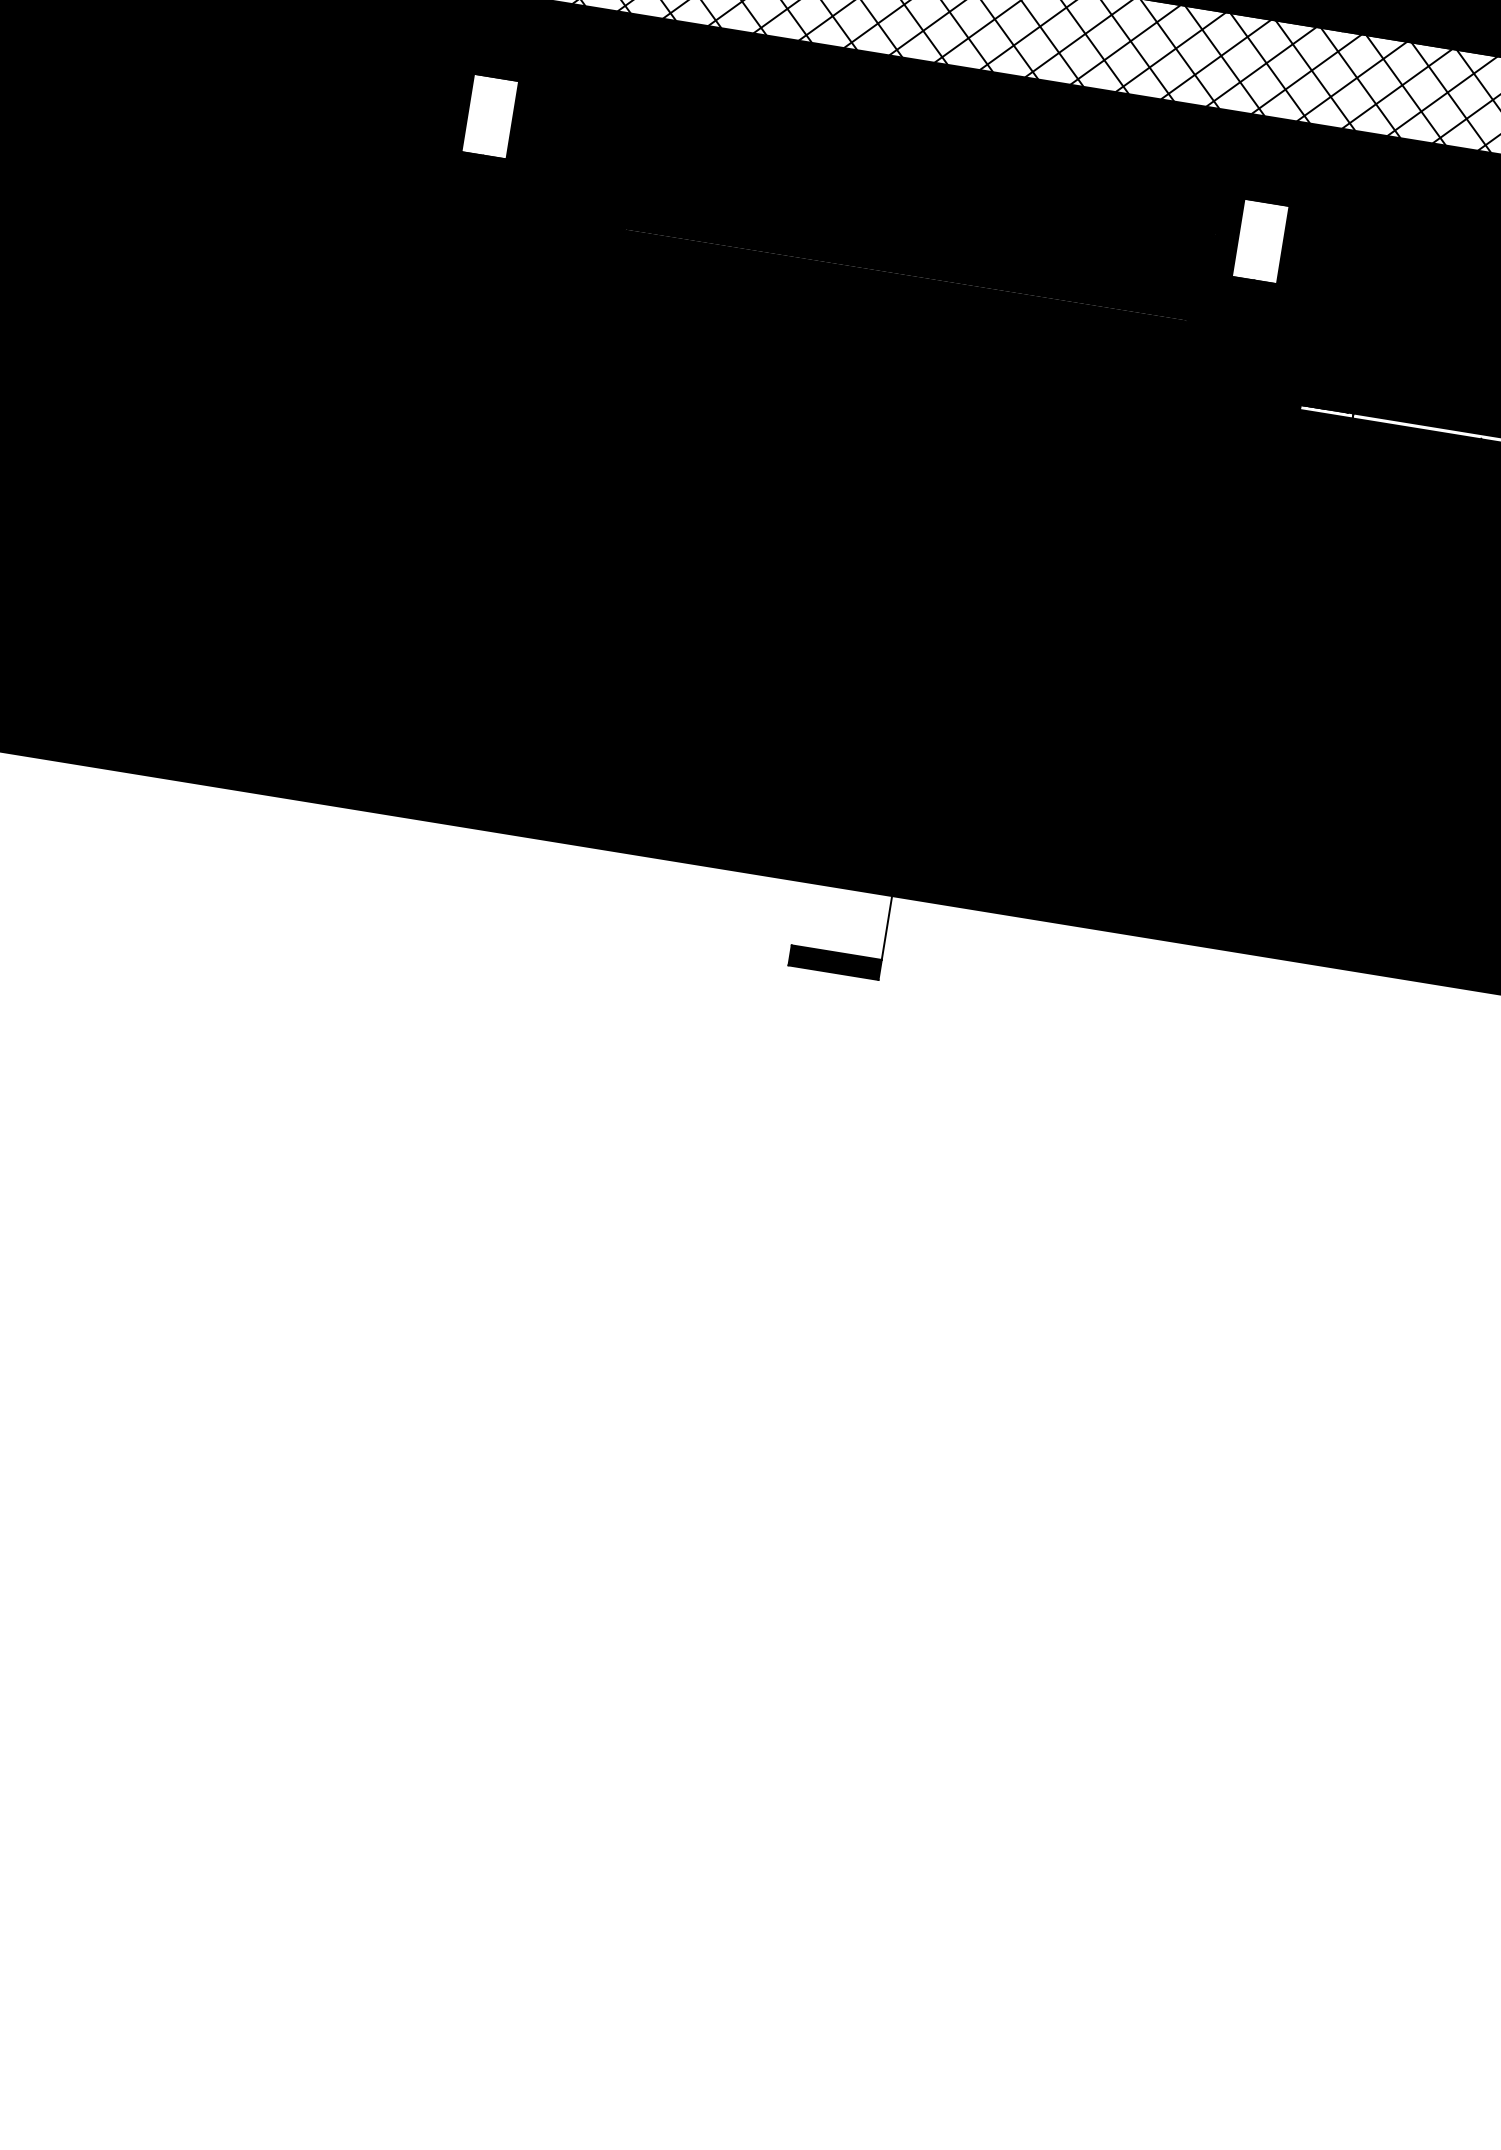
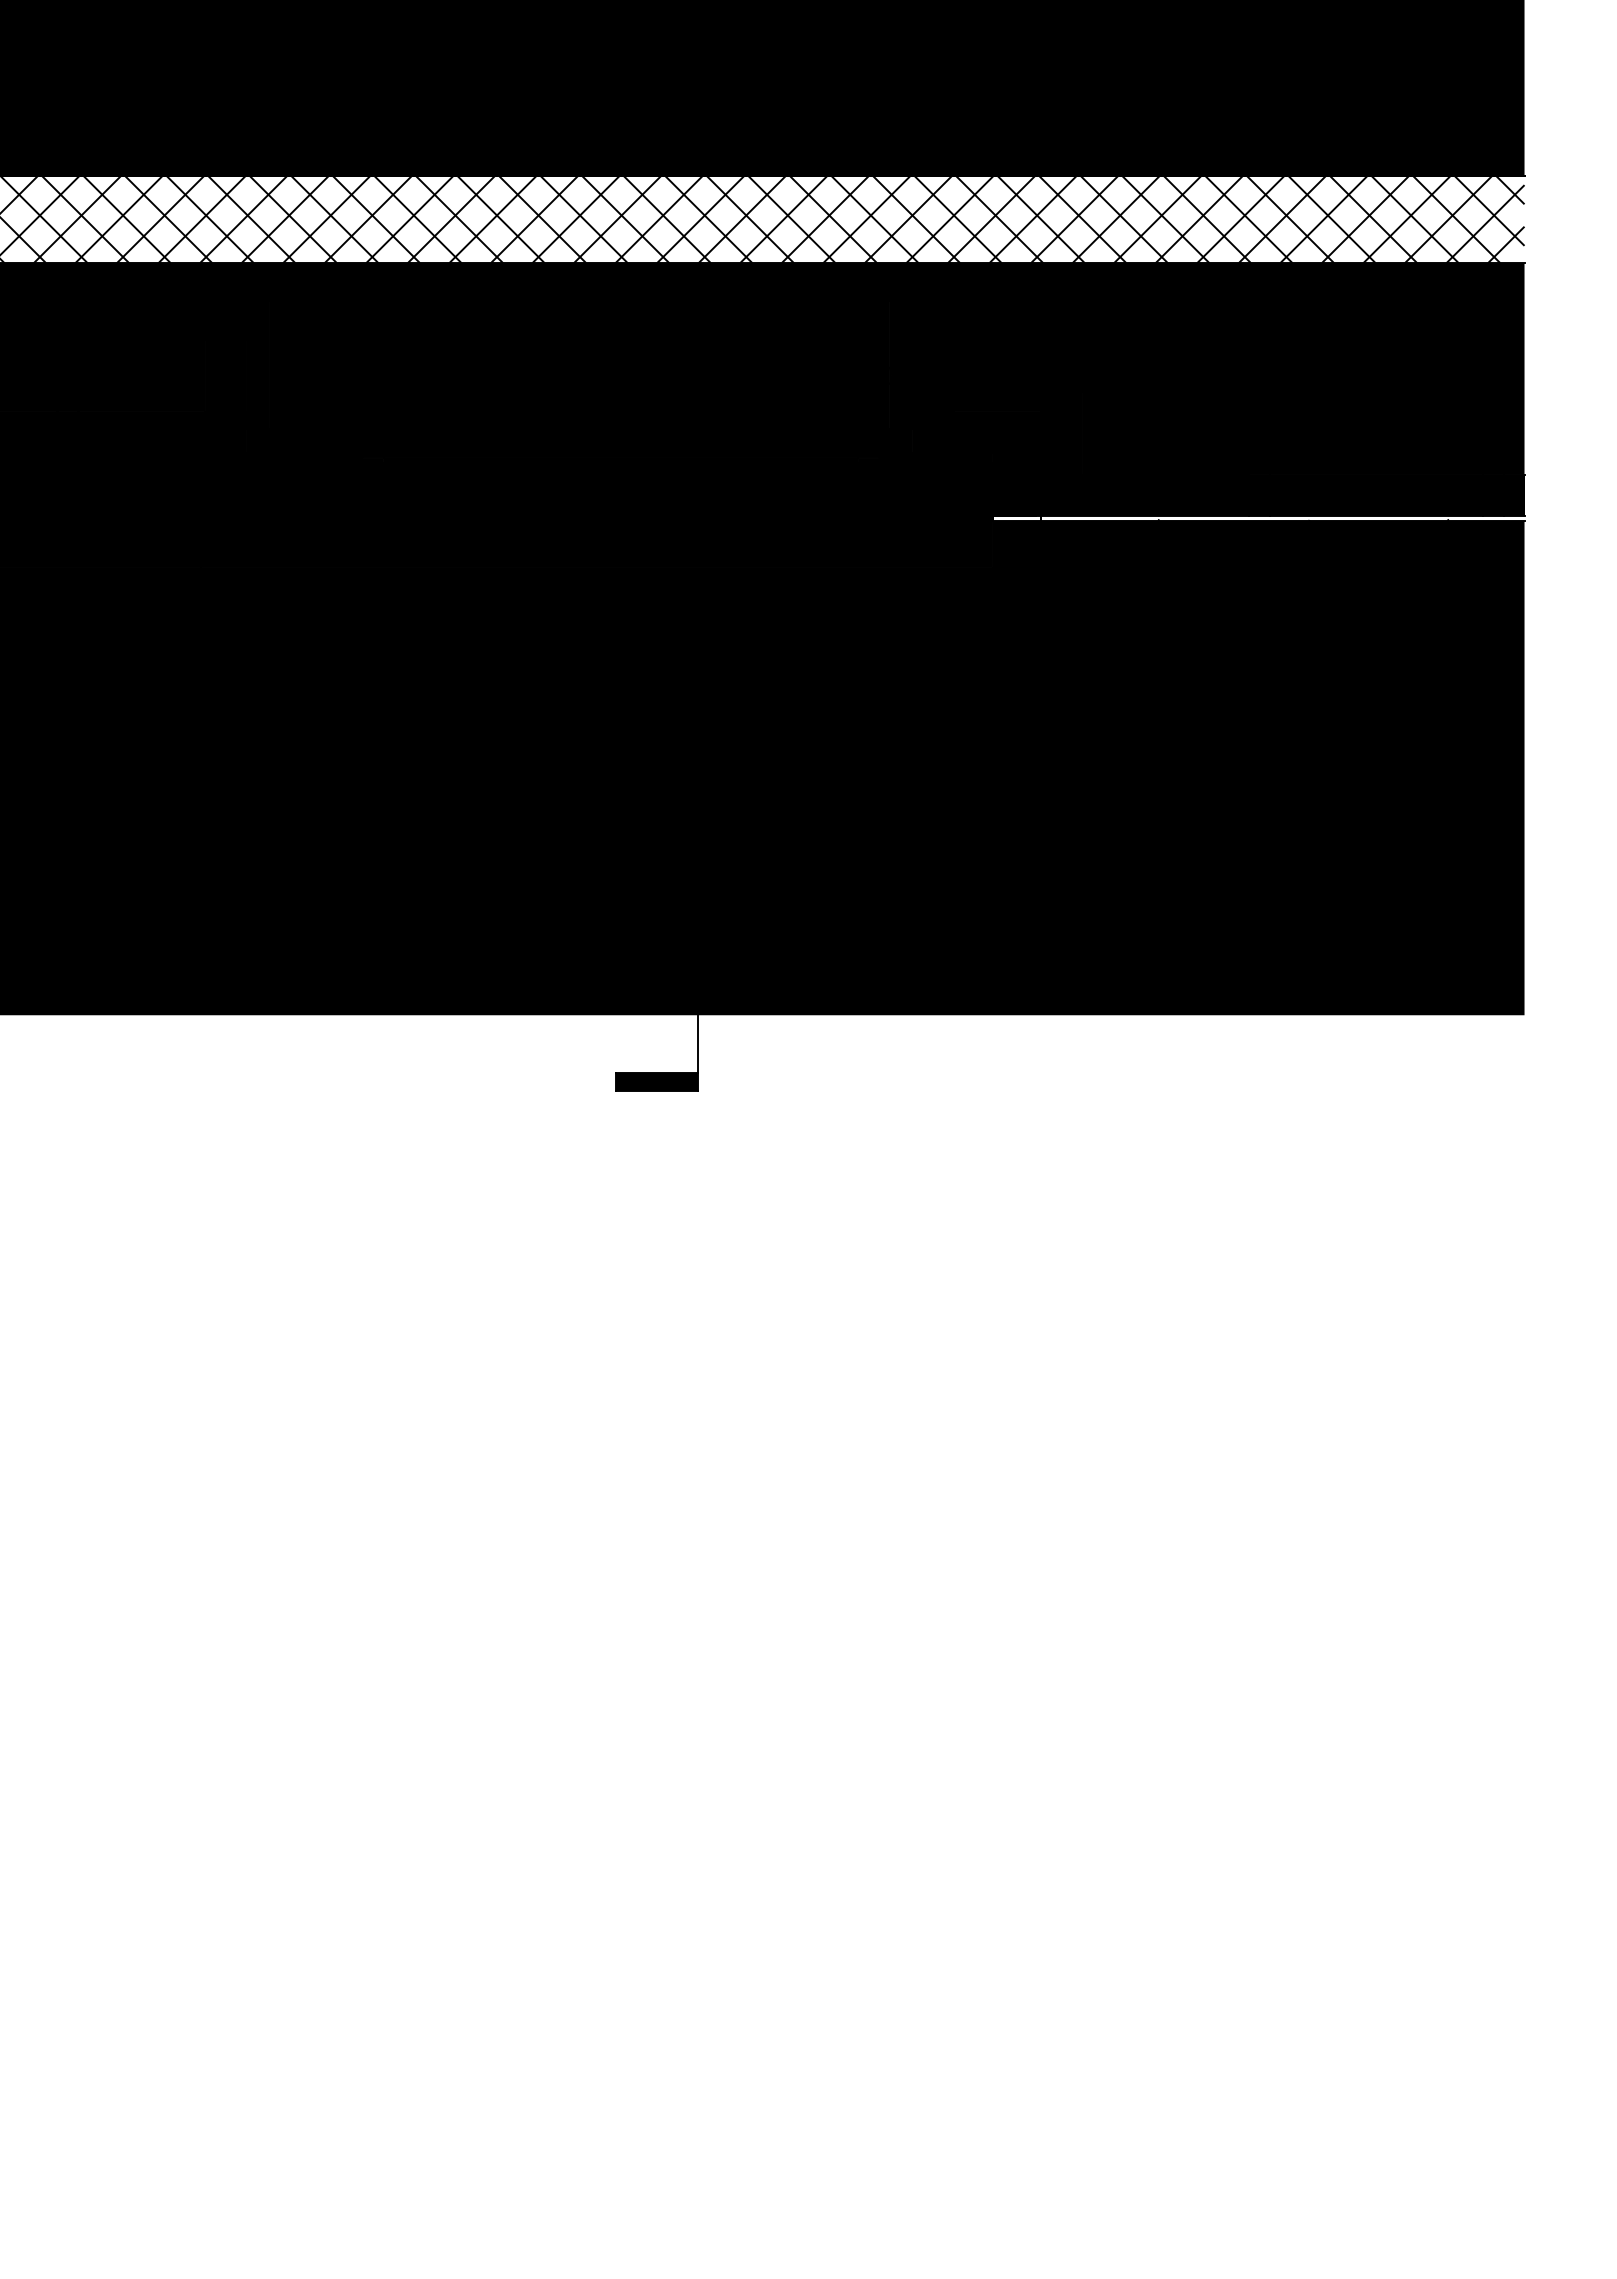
fill: (489, 116) -> (225, 375), added
fill: (1260, 241) -> (932, 375), added

